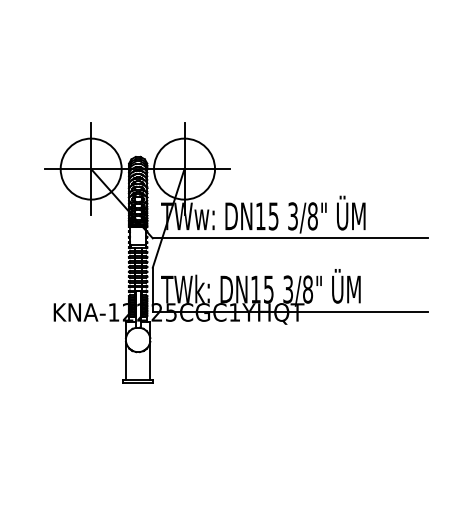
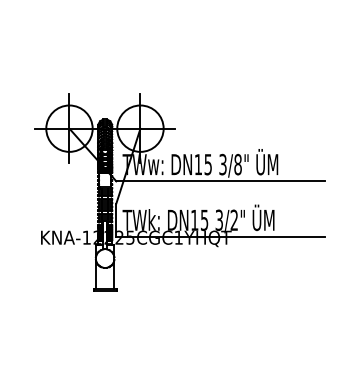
text: (308, 289) -> (234, 220), 3/8" -> 3/2"

